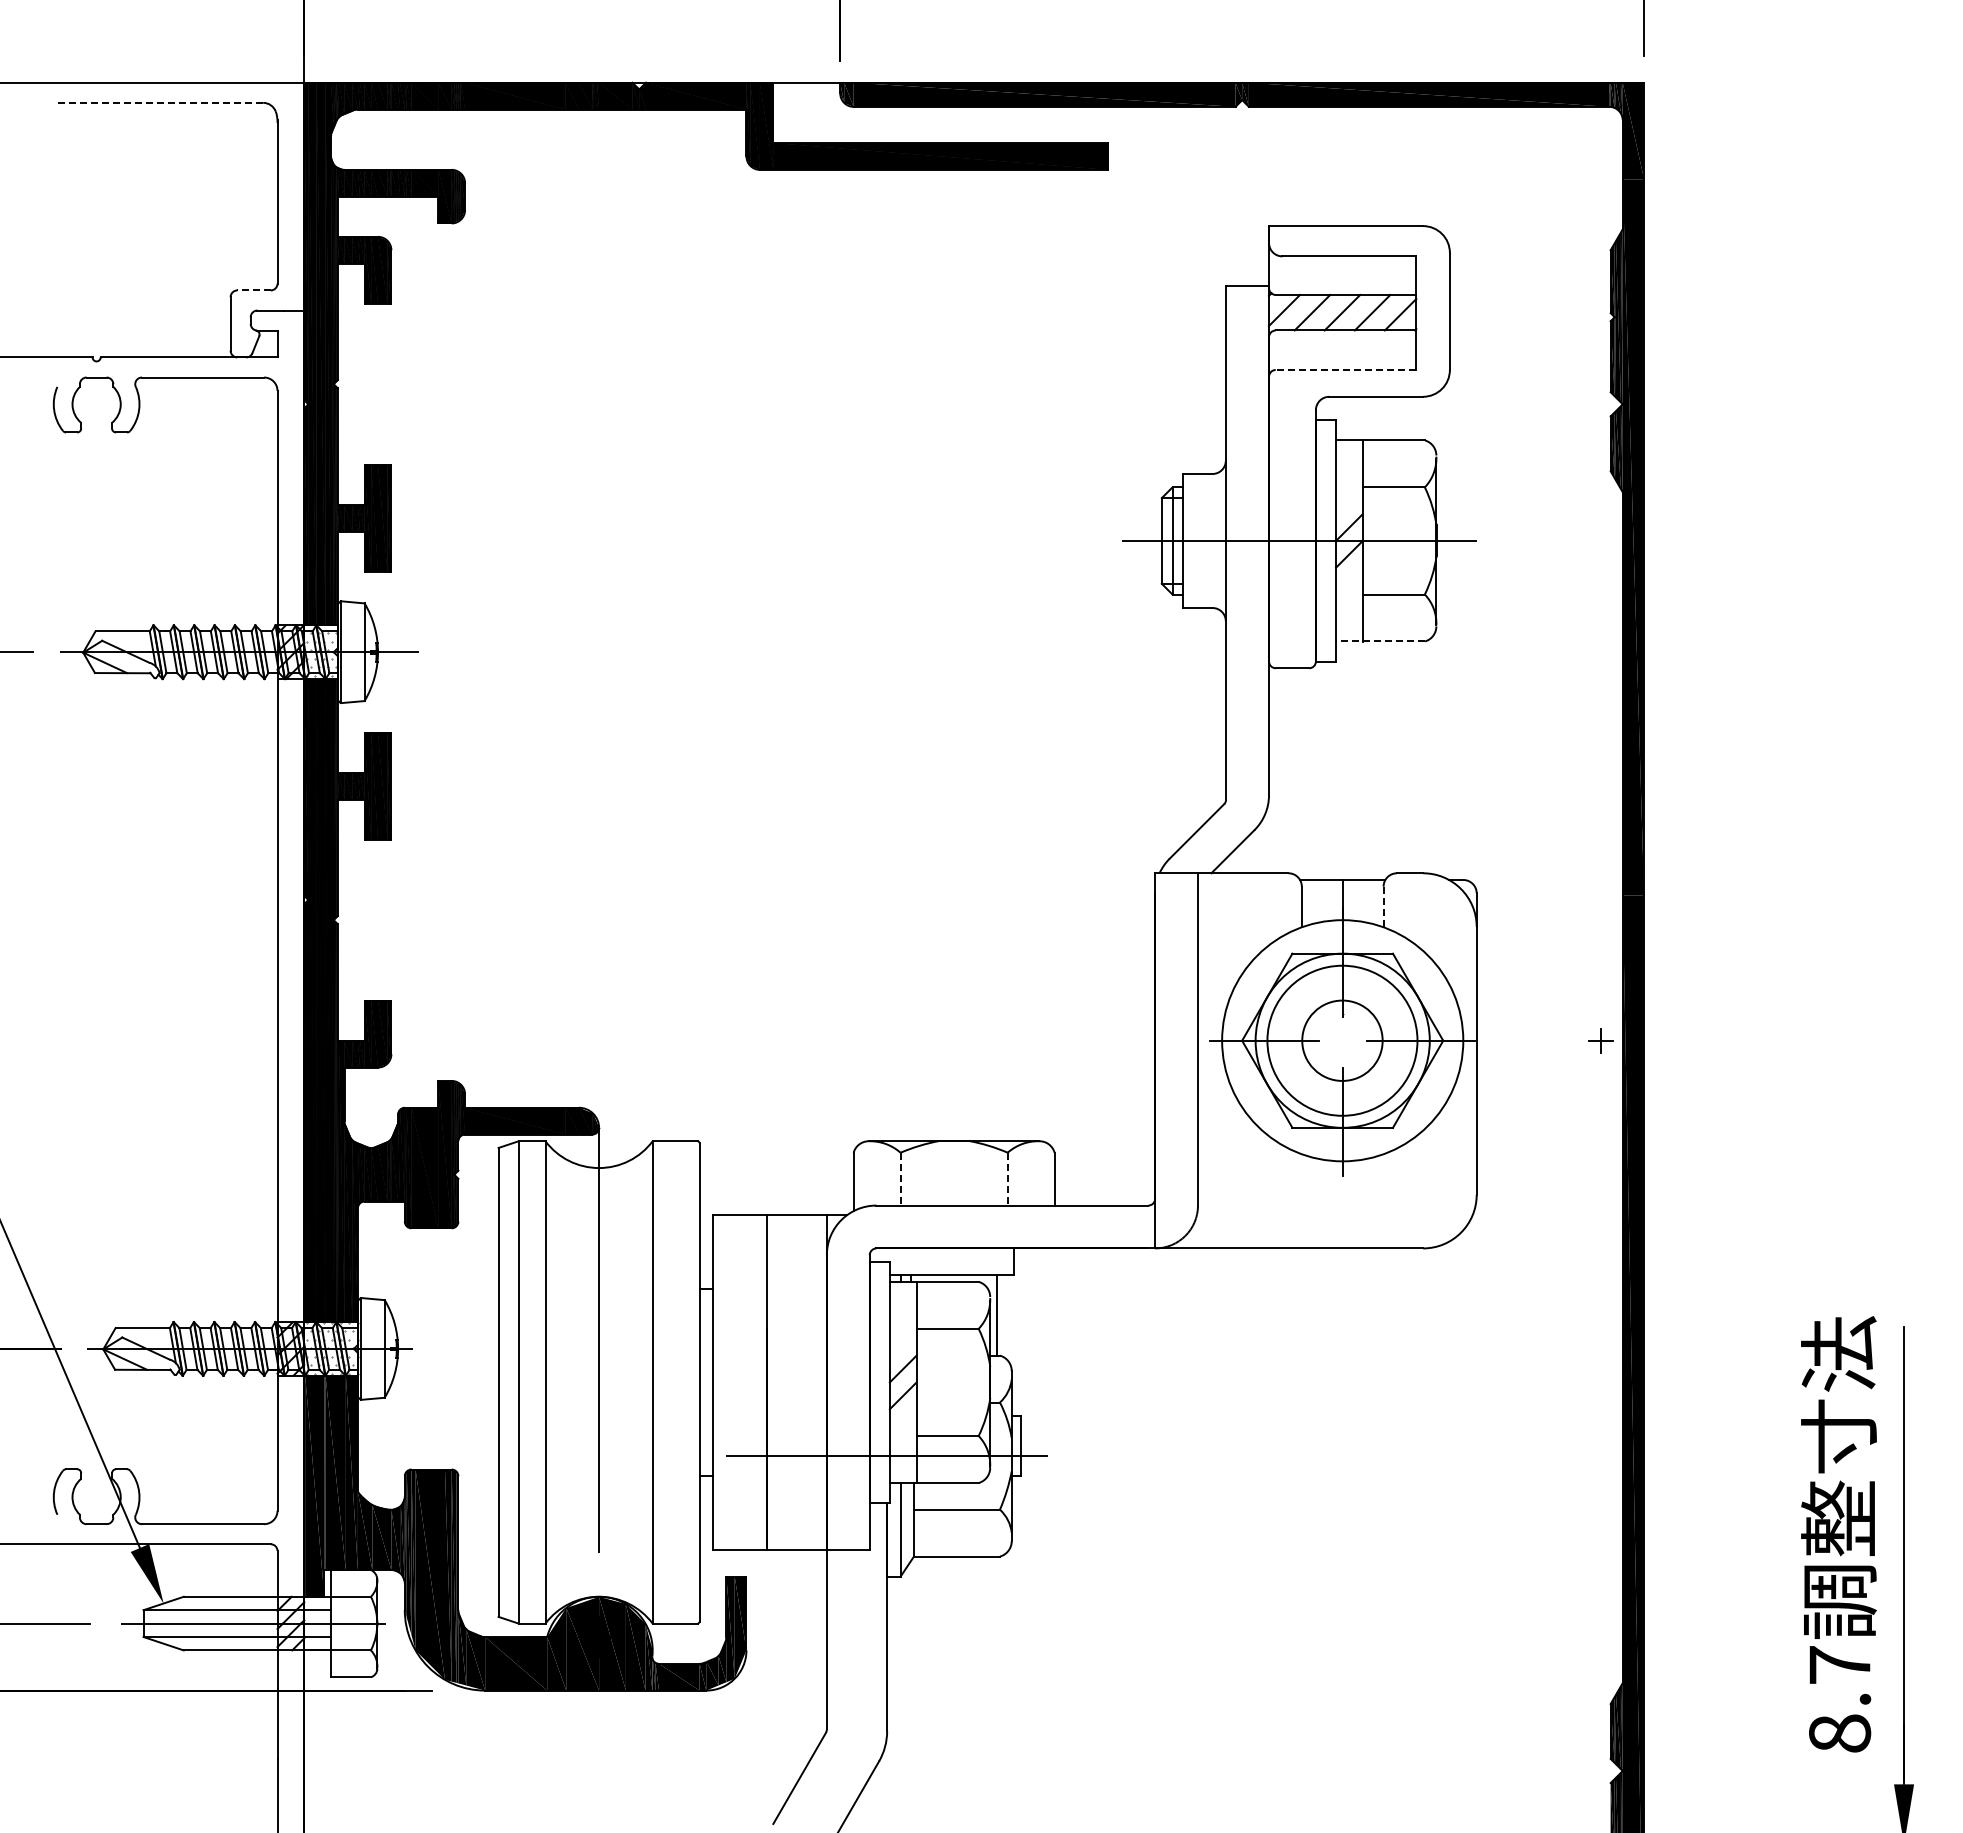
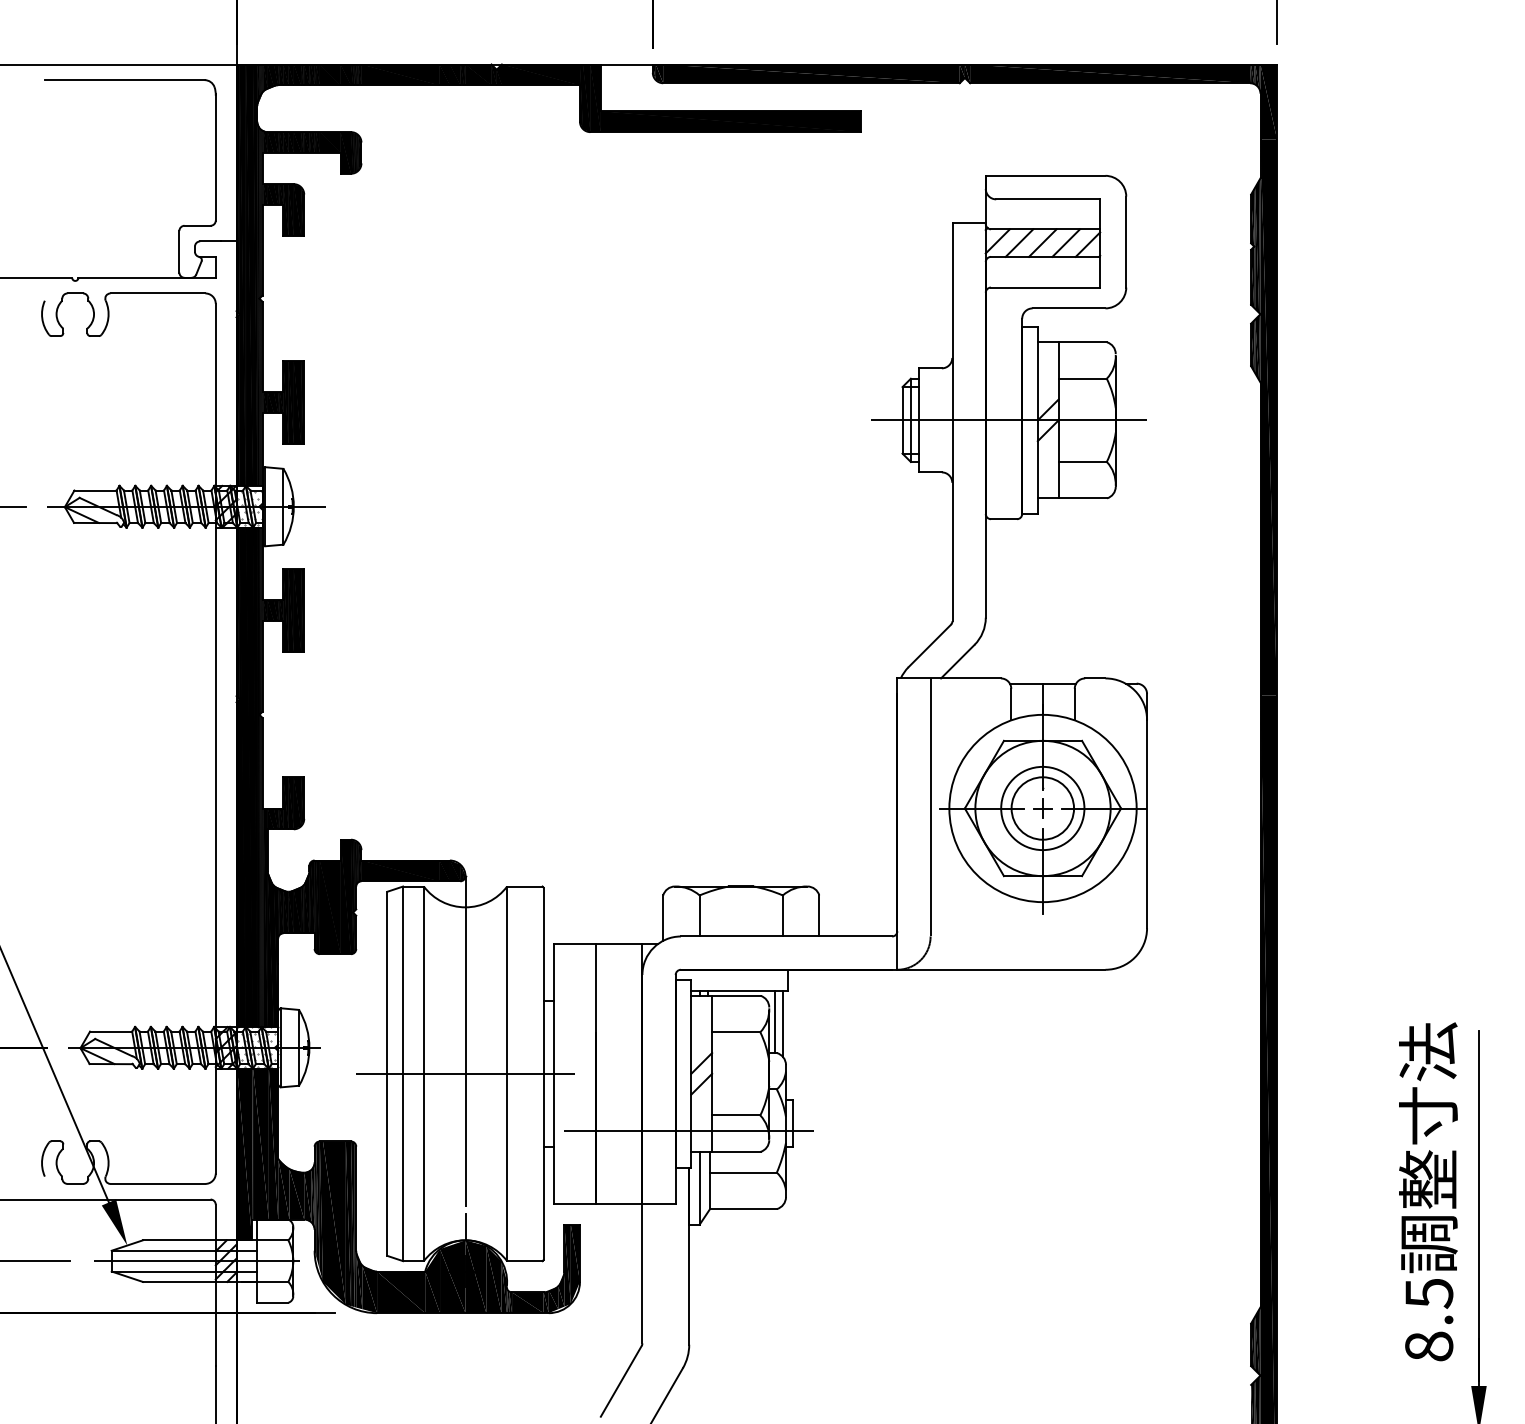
line: (160, 102) -> (124, 79), dashed -> solid
line: (254, 290) -> (197, 225), dashed -> solid
line: (1345, 370) -> (1045, 287), dashed -> solid
line: (1380, 641) -> (1072, 498), dashed -> solid
line: (1383, 906) -> (1074, 704), dashed -> solid
circle: (1342, 1040) -> (1042, 808), size x0.71
part: (1600, 1040) -> (1042, 808), moved
line: (900, 1179) -> (699, 916), dashed -> solid
line: (1007, 1179) -> (782, 916), dashed -> solid
line: (1007, 1317) -> (782, 1023), added
line: (598, 1382) -> (465, 1073), added
line: (599, 1579) -> (465, 1226), added
text: (1840, 1665) -> (1429, 1293), 8.7 -> 8.5

